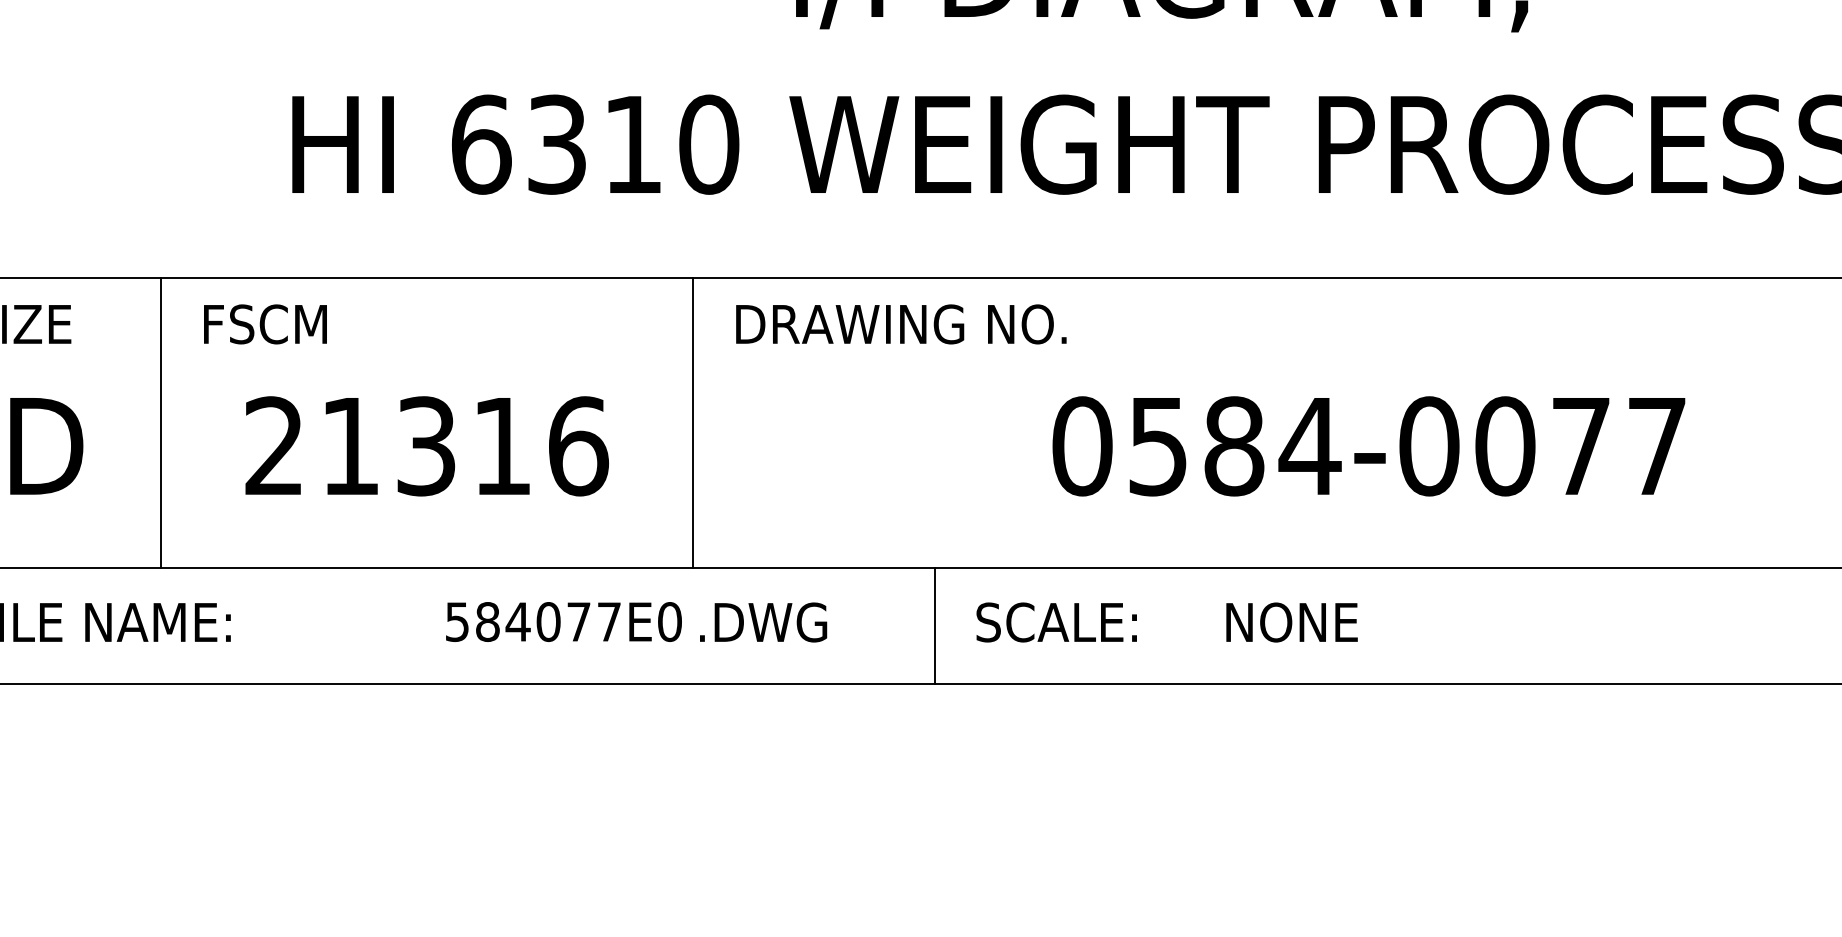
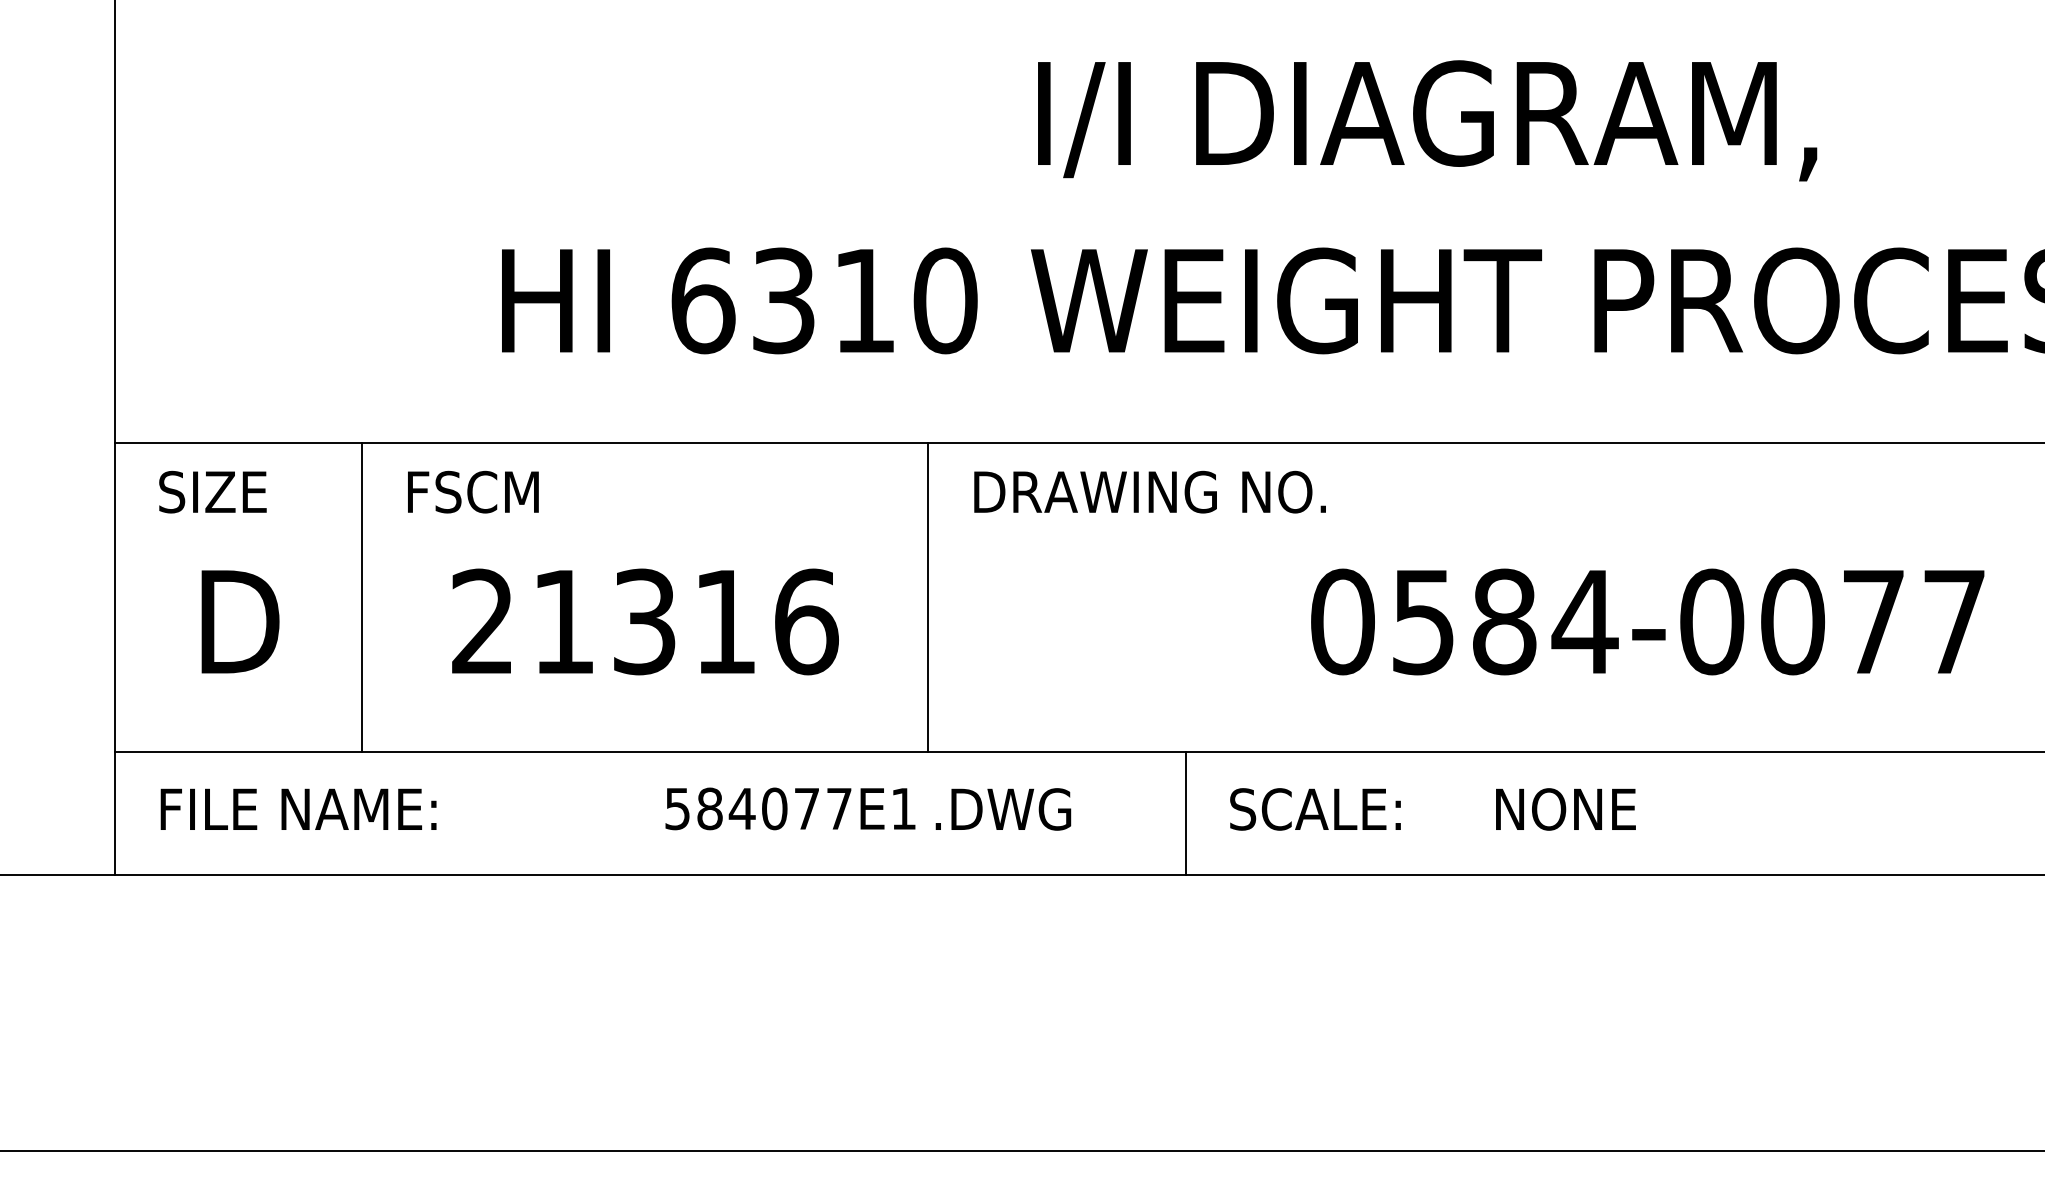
text: (669, 621) -> (903, 808), 584077E0 -> 584077E1

